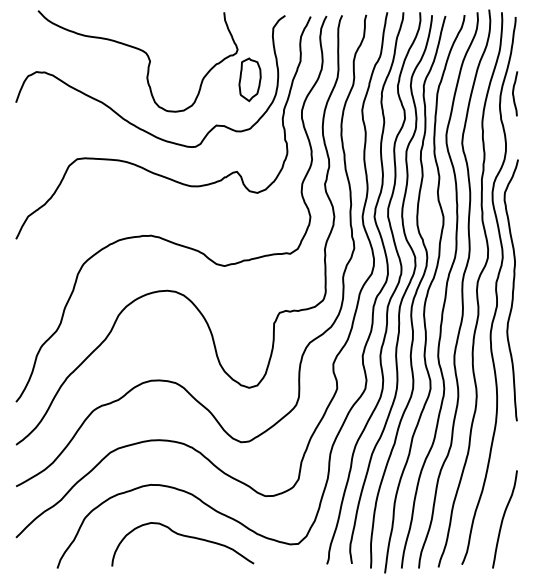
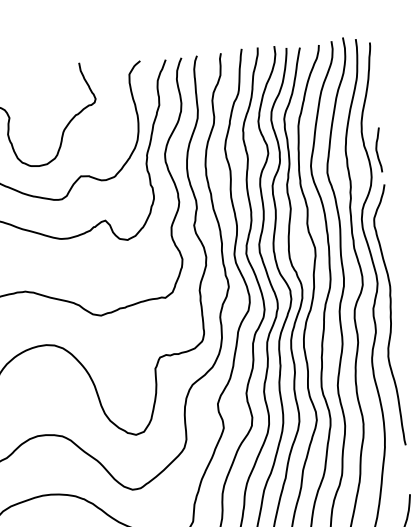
part: (249, 79) -> (110, 127), removed
curve: (513, 93) -> (376, 149), moved

